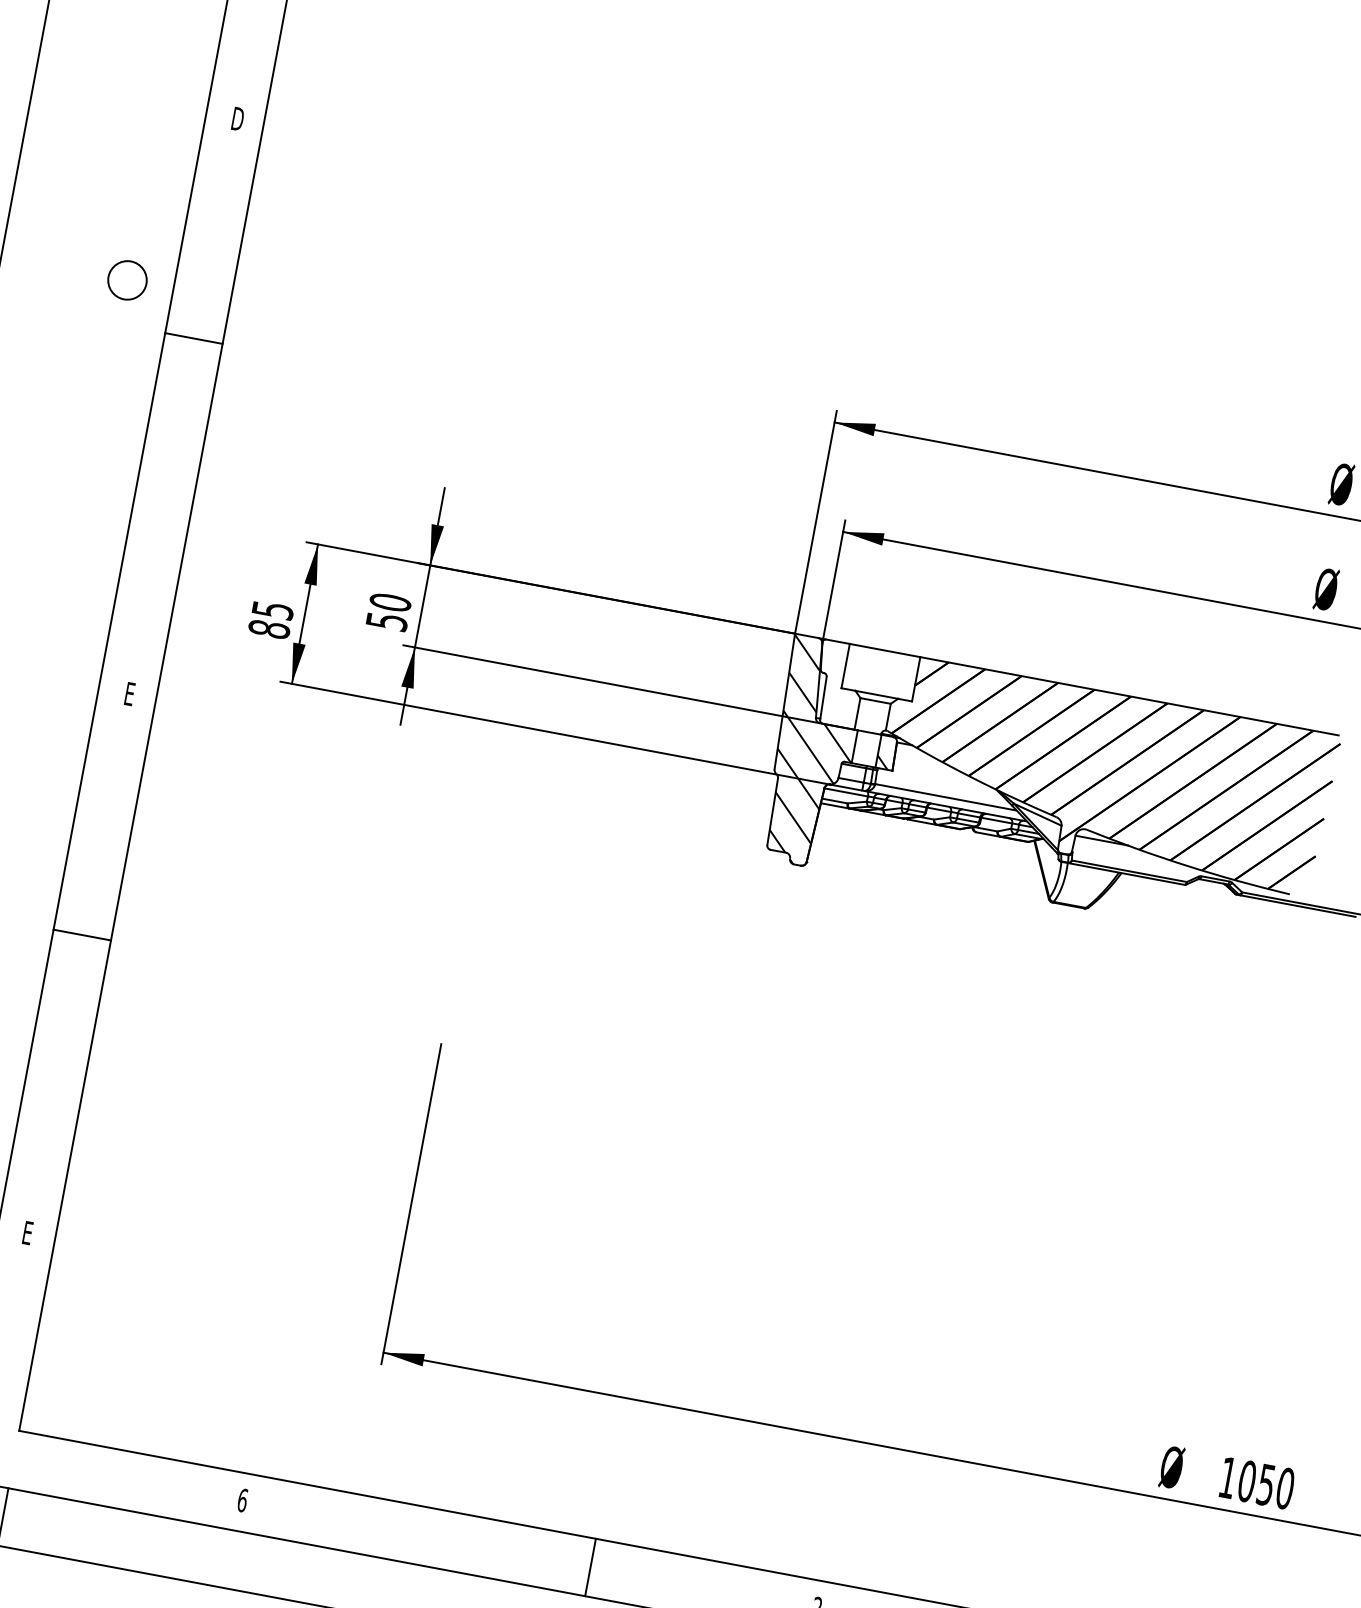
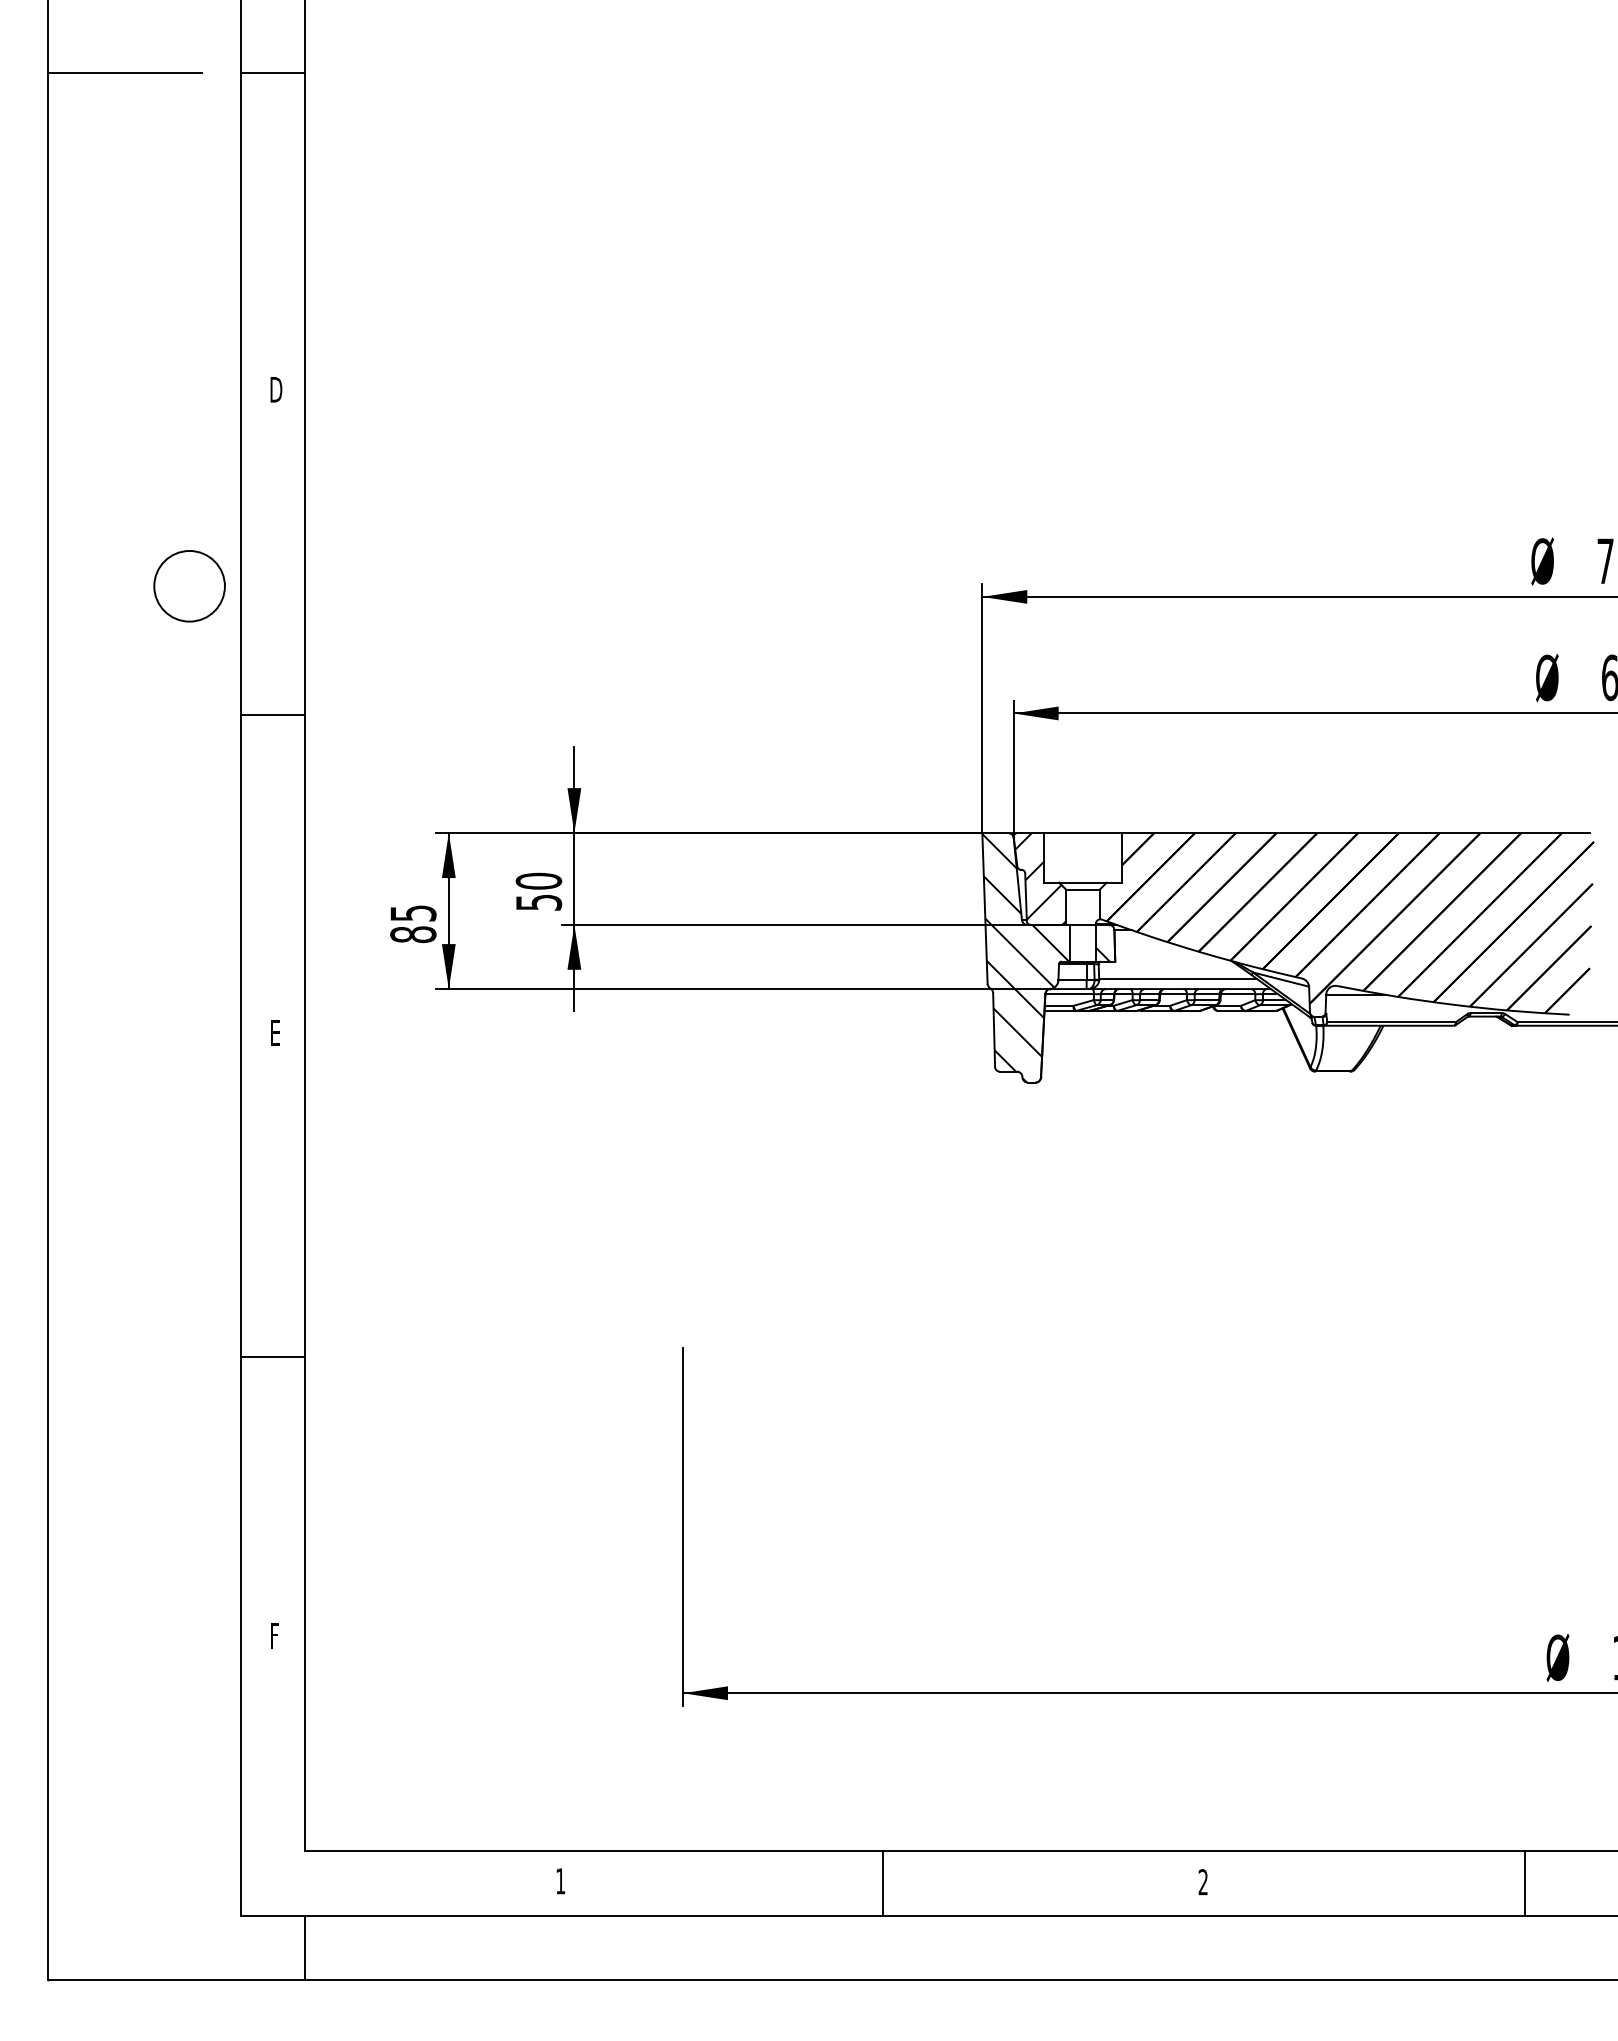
circle: (127, 280) -> (189, 586), size x1.67
line: (193, 338) -> (272, 714), moved
hatch: (839, 684) -> (1040, 878), added
line: (81, 934) -> (272, 1356), moved
text: (27, 1232) -> (274, 1635), E -> F
text: (242, 1500) -> (560, 1881), 6 -> 1
line: (590, 1567) -> (883, 1883), moved

